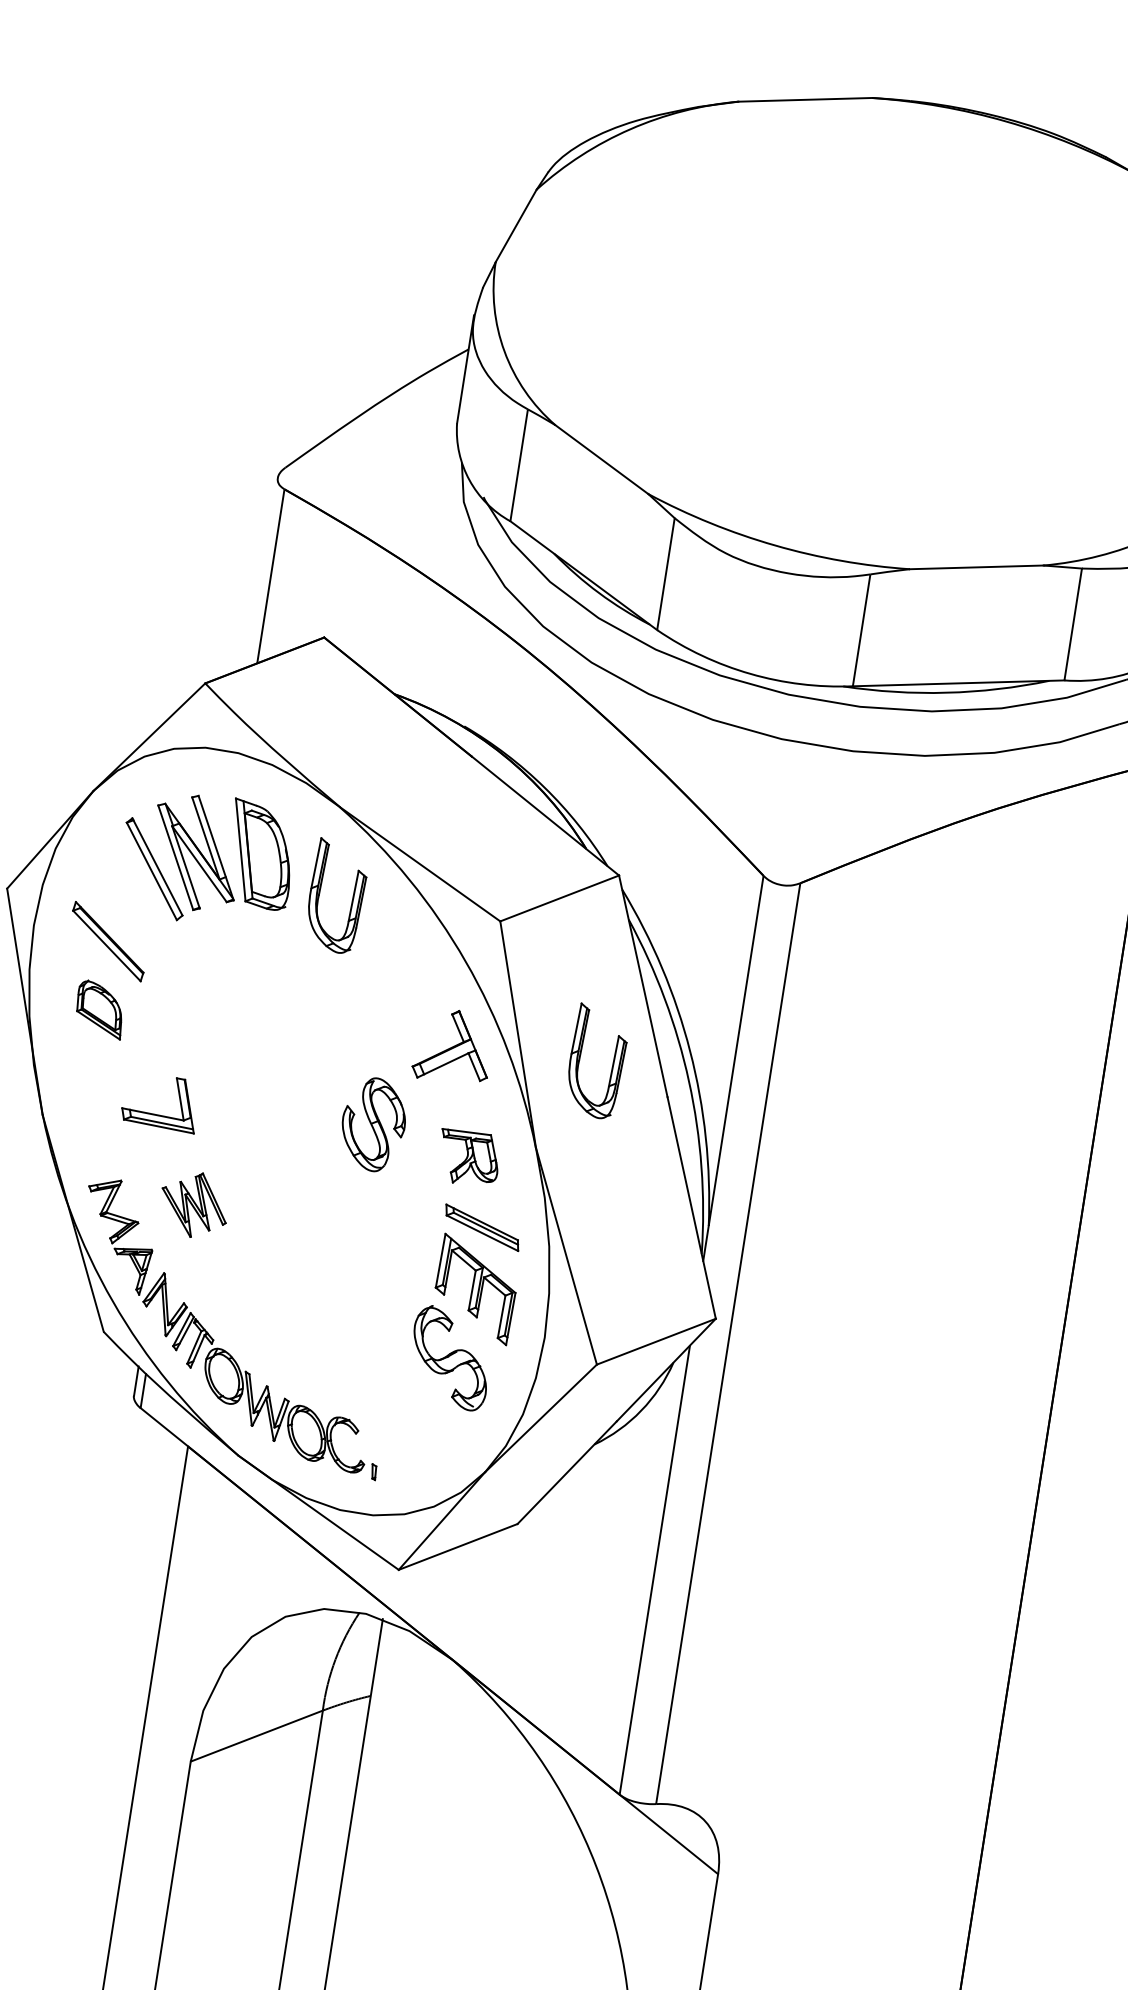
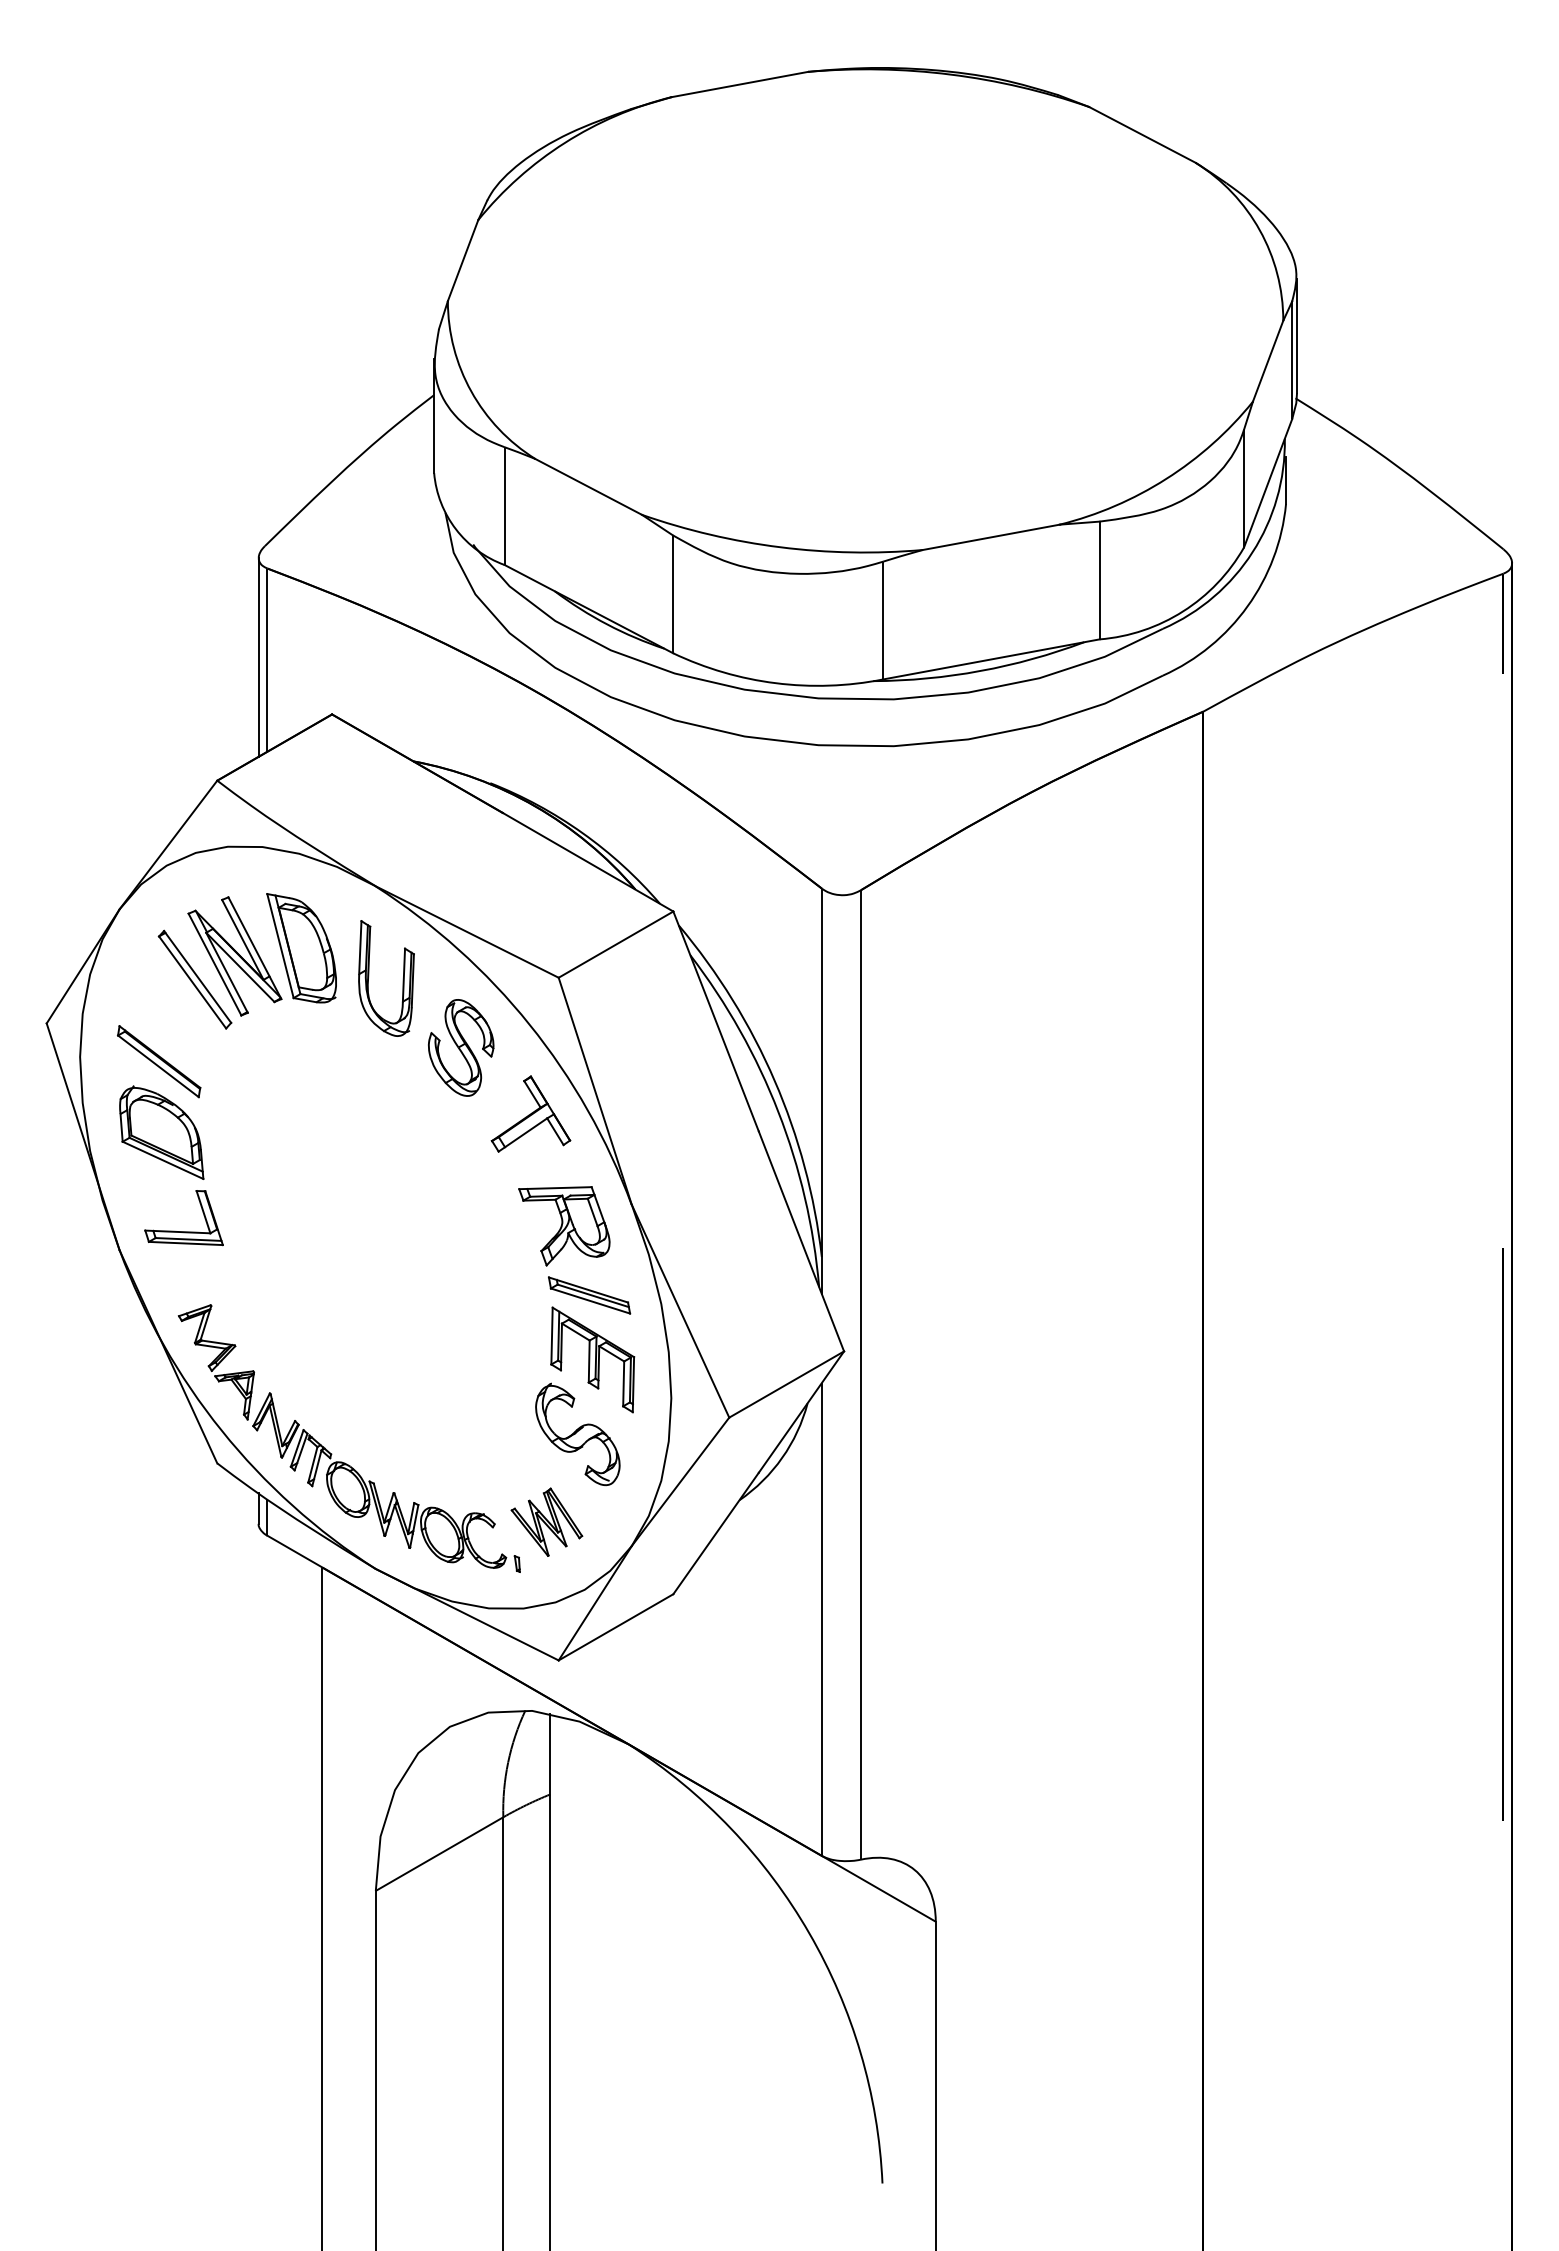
line: (262, 571) -> (258, 656), added
part: (99, 1009) -> (161, 1132), size x1.67
part: (611, 1065) -> (696, 1107), removed
part: (158, 1114) -> (183, 1231), moved
part: (373, 1124) -> (461, 1047), moved
part: (468, 1158) -> (564, 1226), size x1.43
part: (194, 1204) -> (546, 1521), moved

